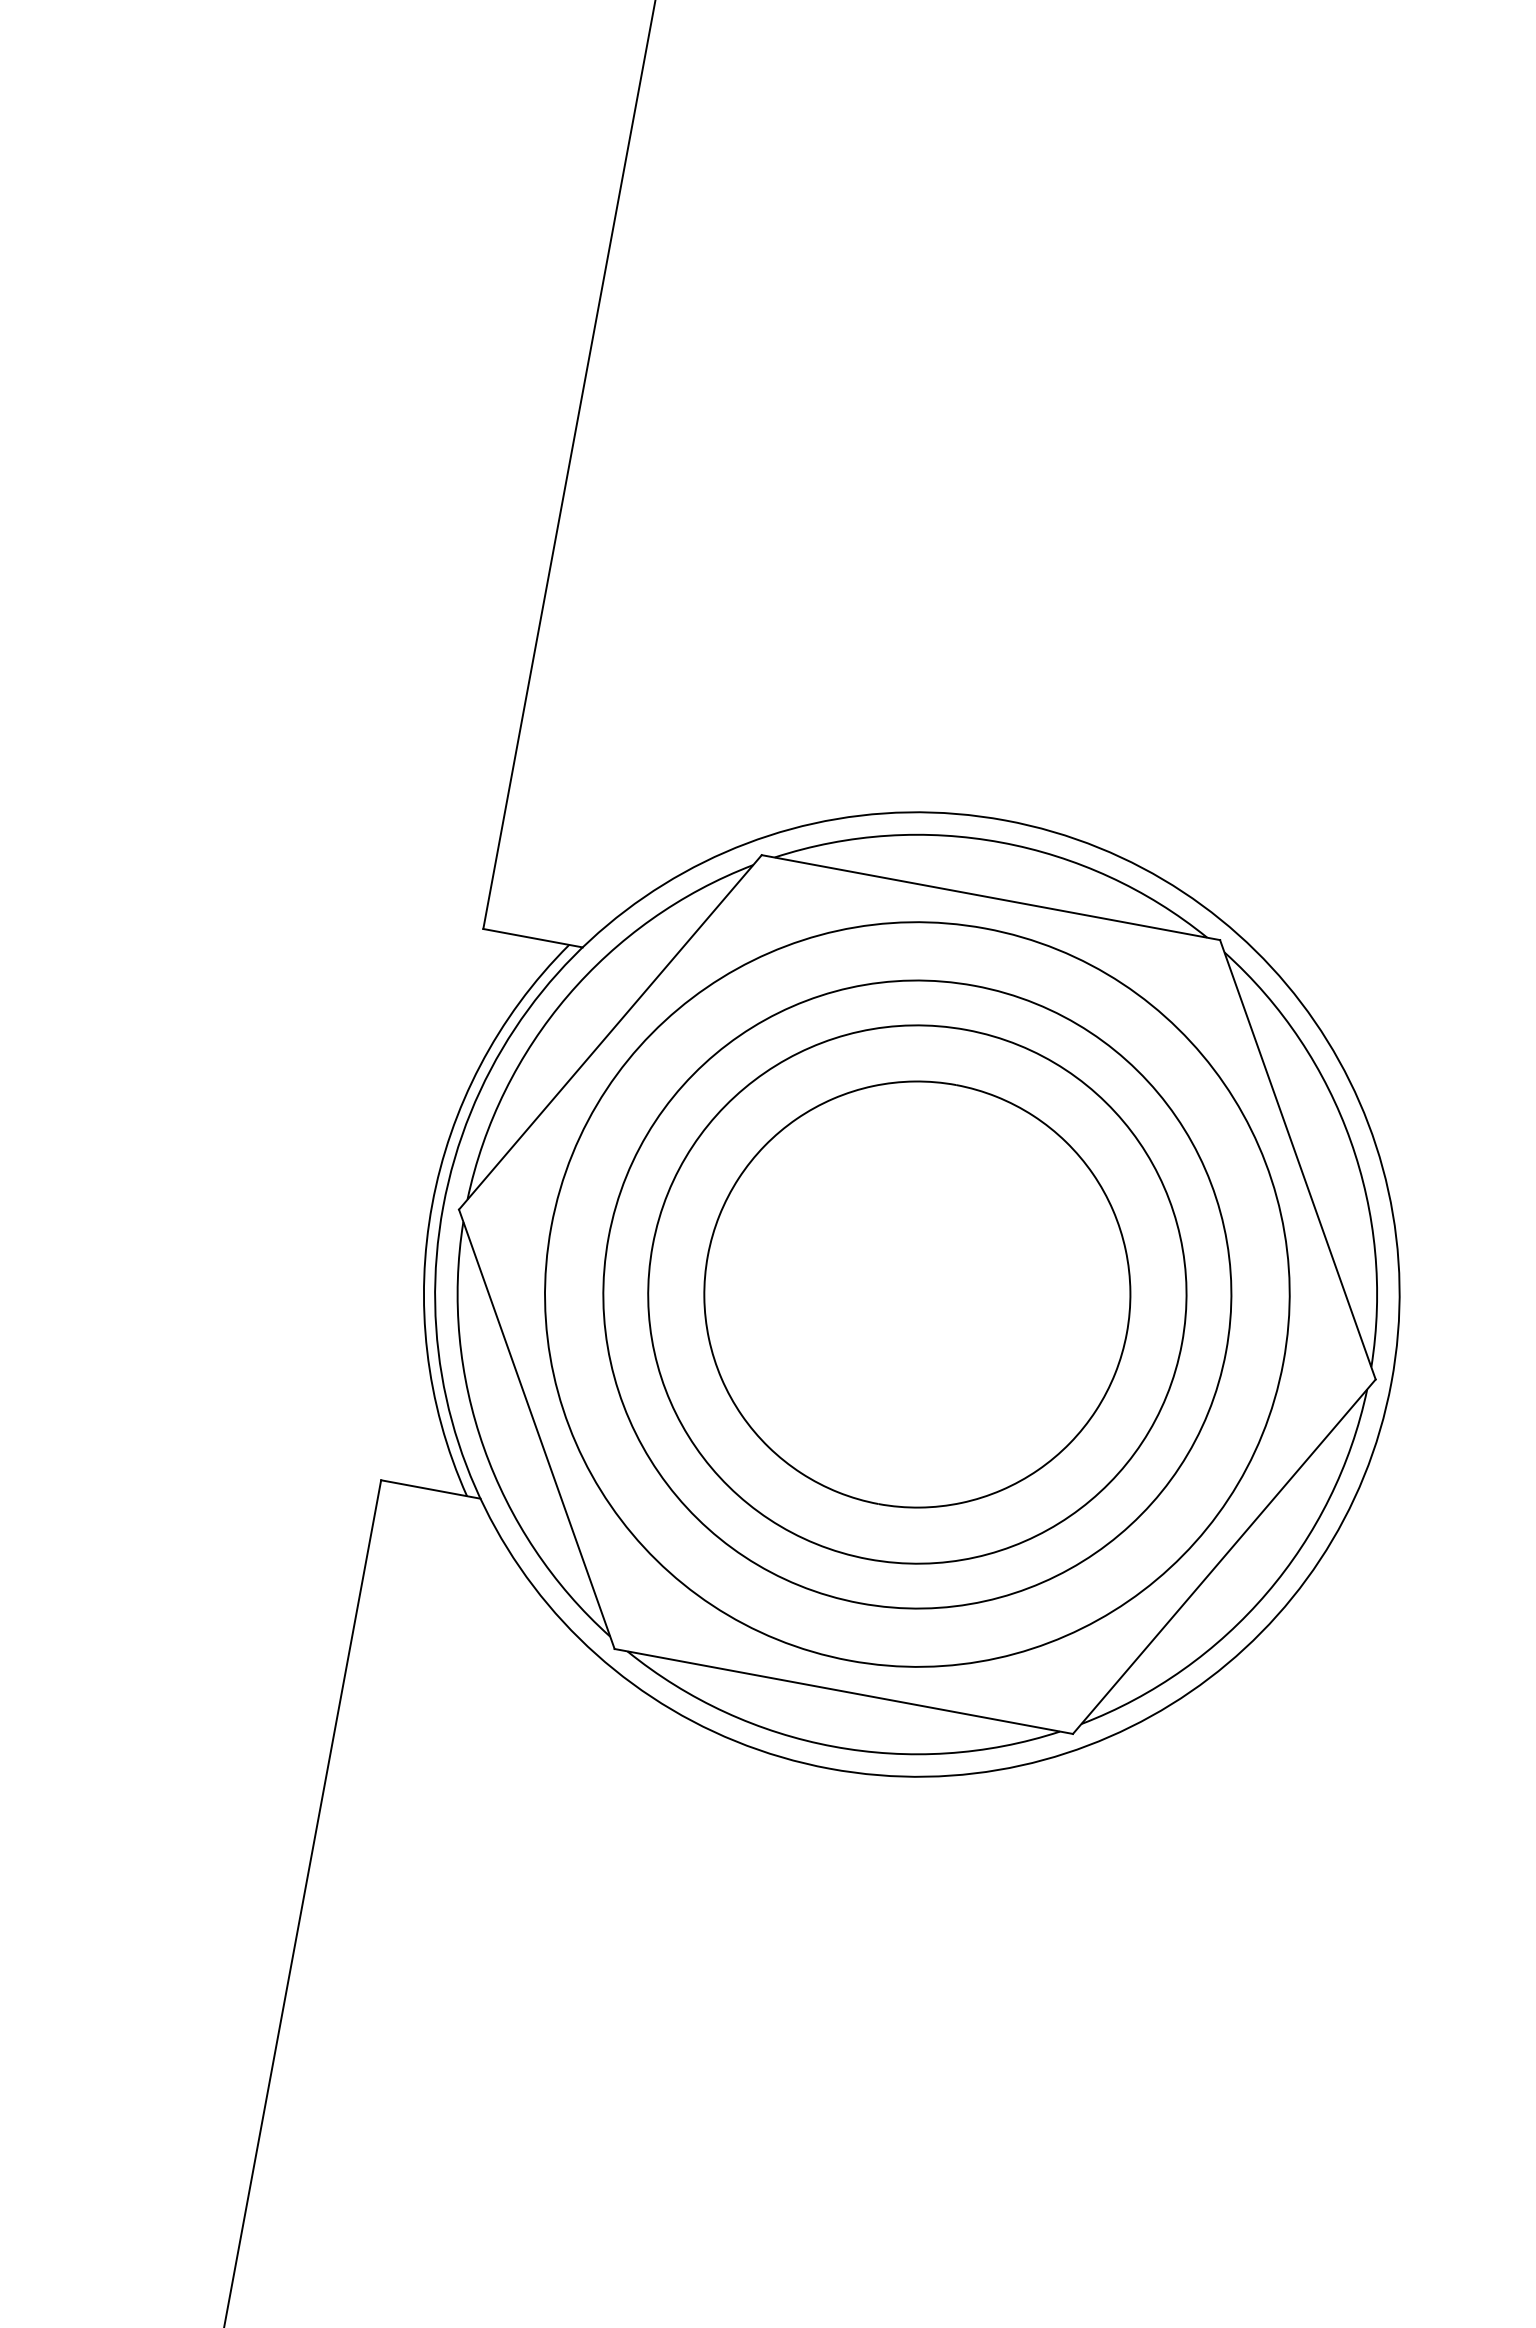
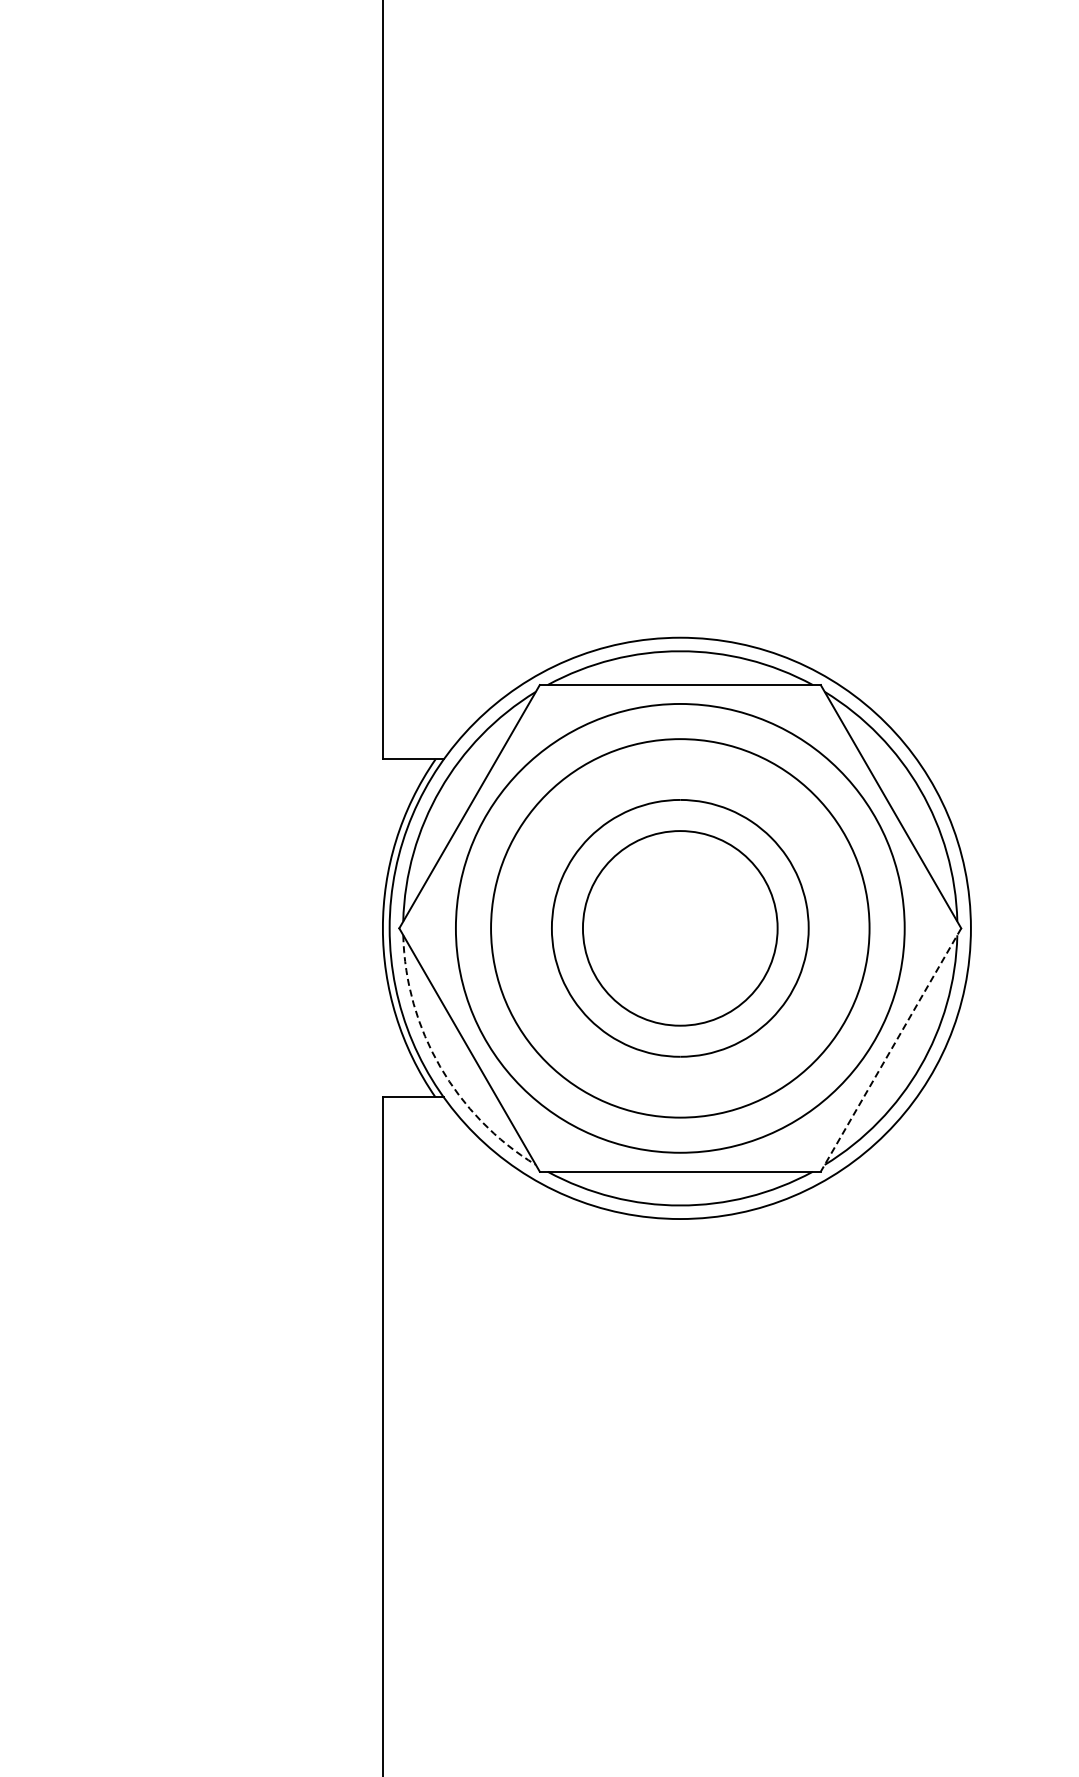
circle: (917, 1294) -> (680, 928), size x0.6
arc: (484, 1447) -> (440, 1066), solid -> dashed
line: (1223, 1557) -> (890, 1050), solid -> dashed

